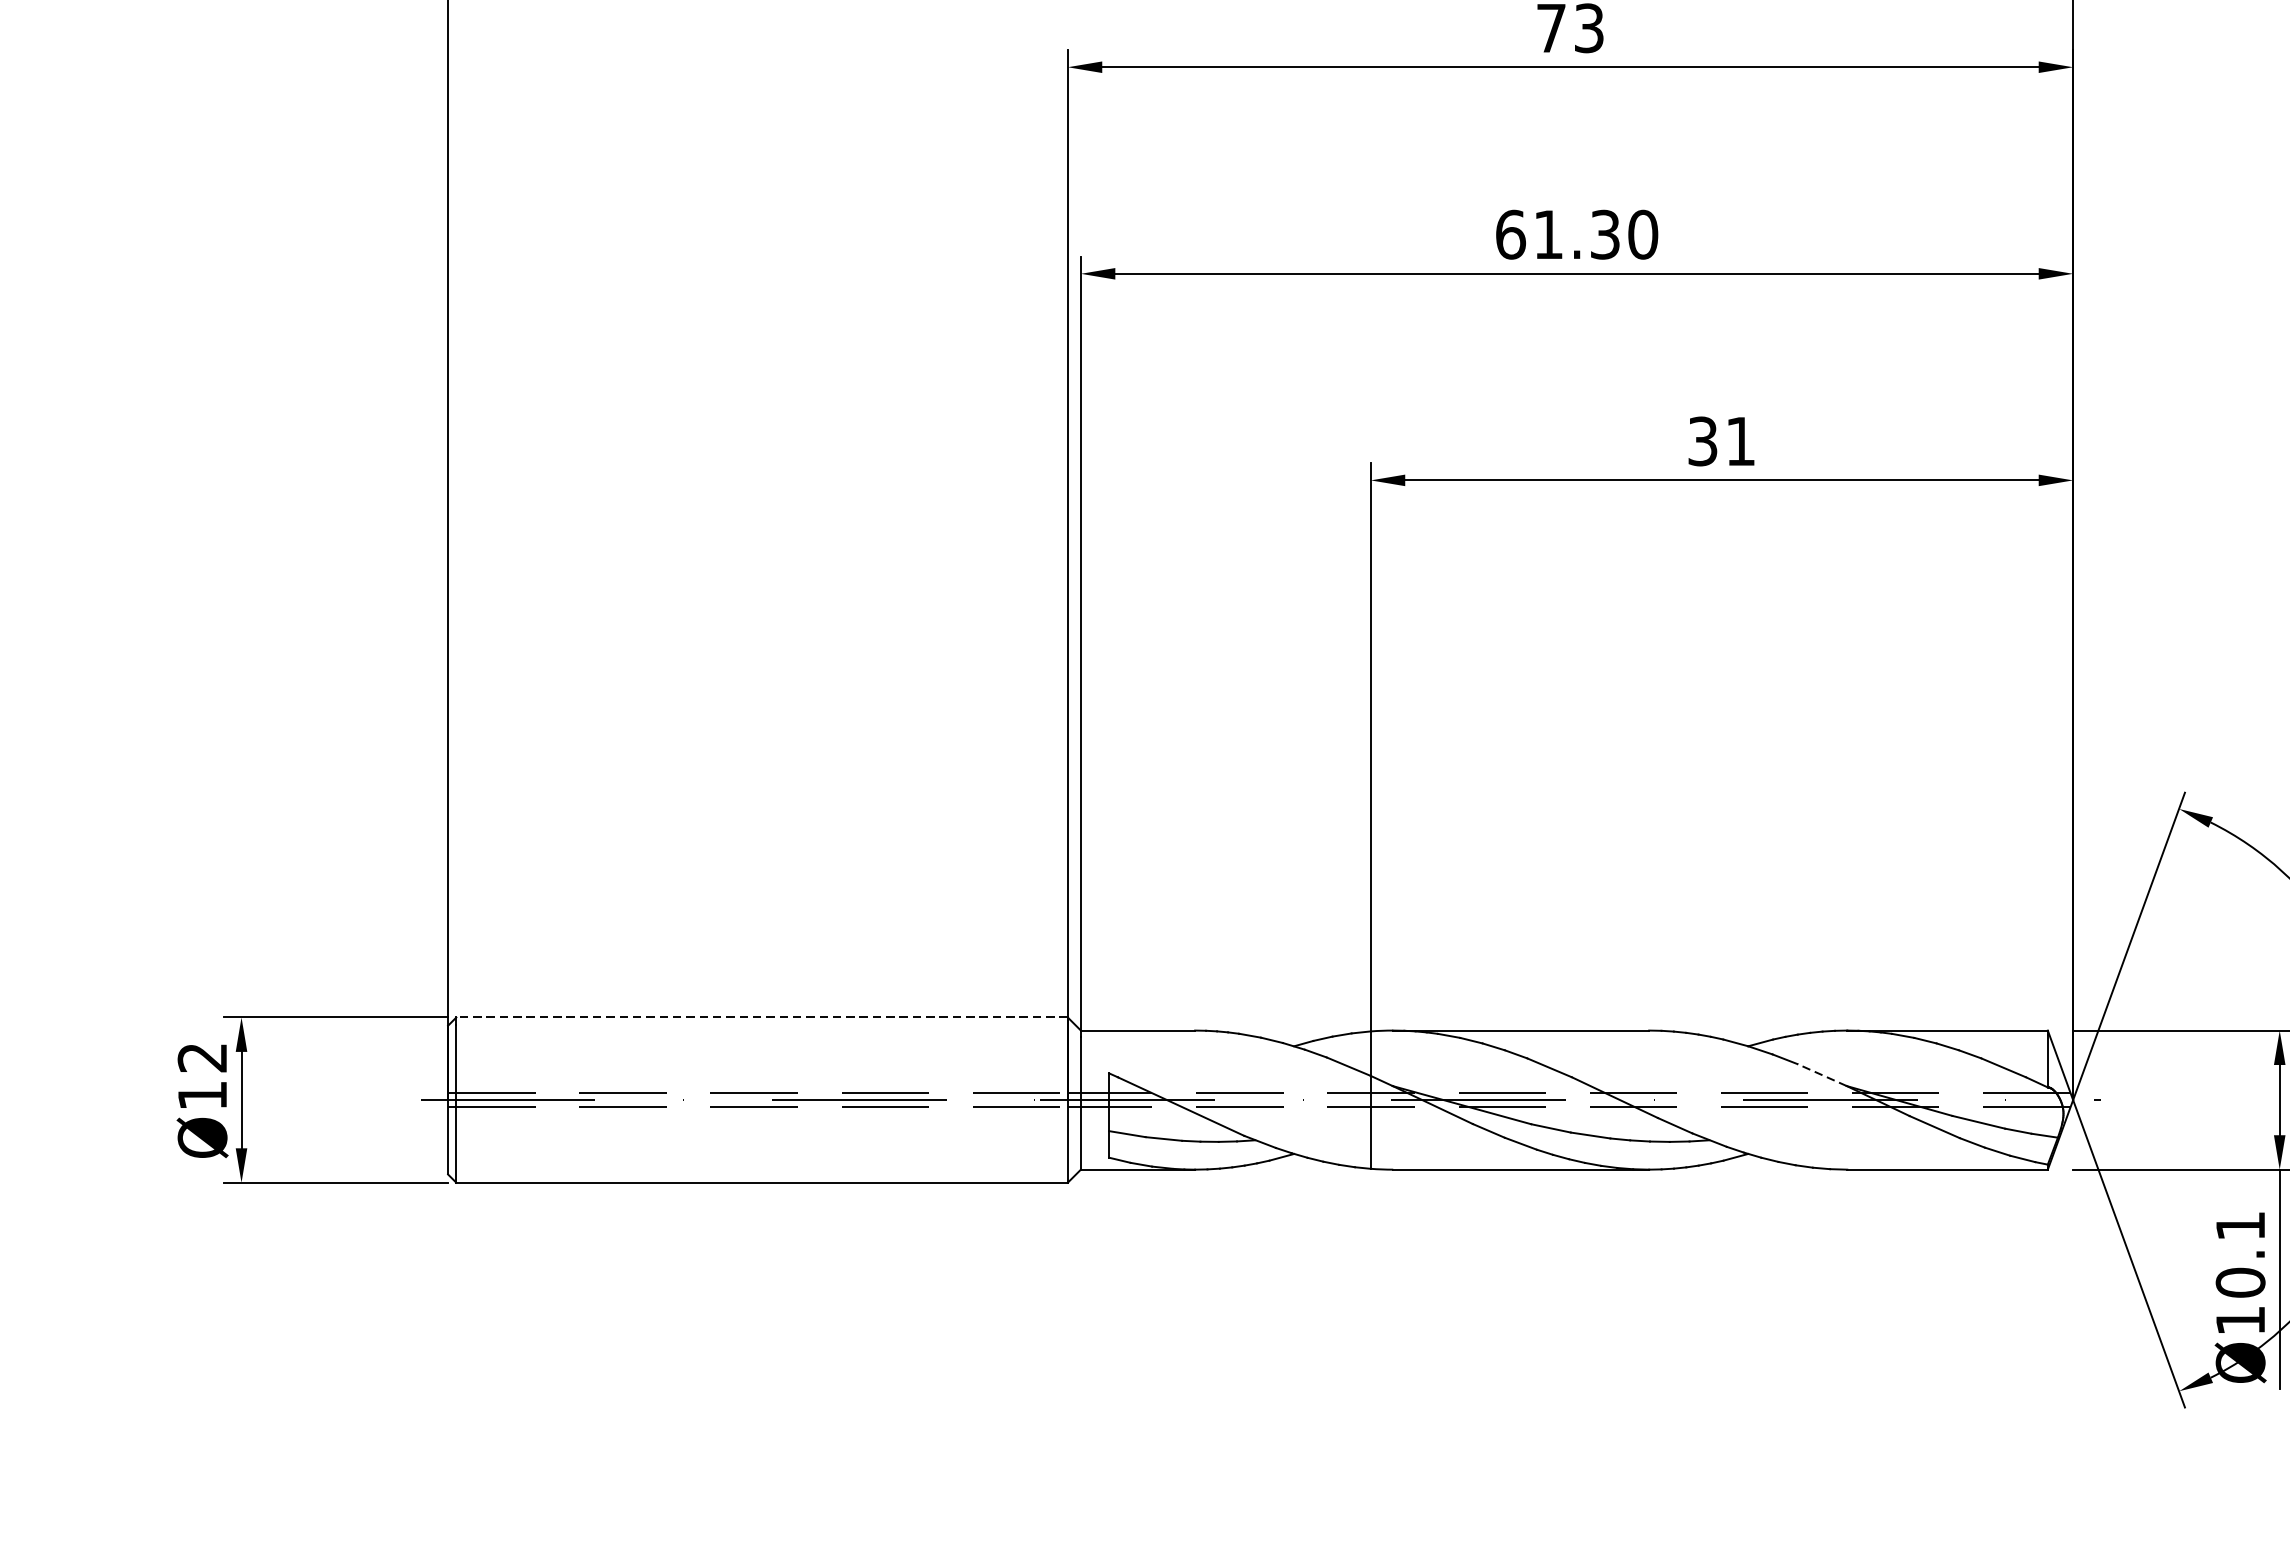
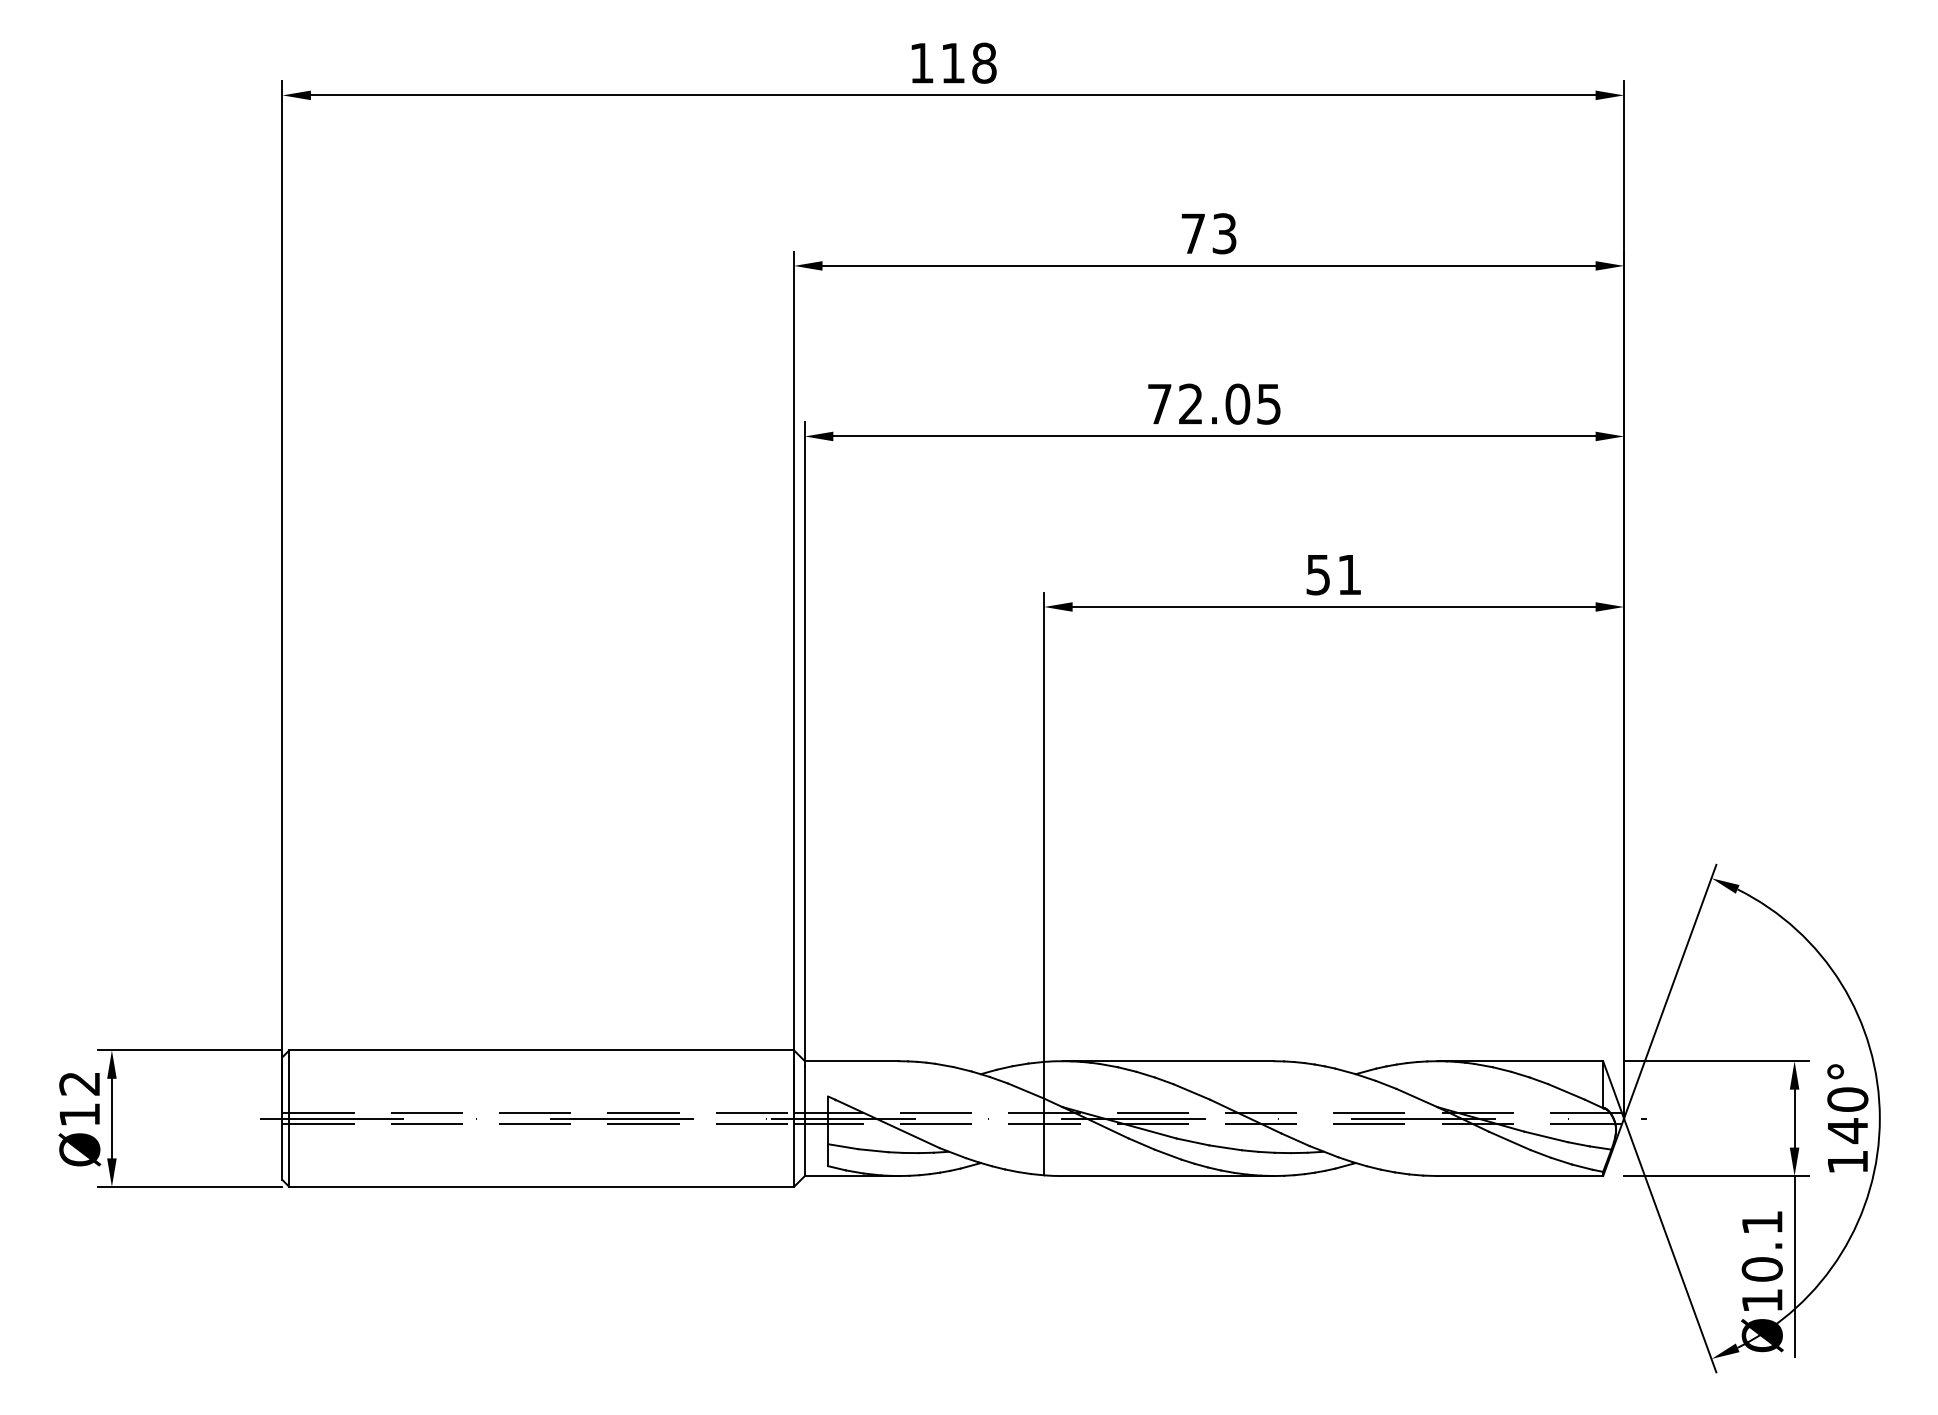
text: (1577, 233) -> (1214, 403), 61.30 -> 72.05
text: (1703, 441) -> (1318, 574), 31 -> 51
line: (761, 1017) -> (541, 1050), dashed -> solid
line: (1821, 1074) -> (1416, 1097), dashed -> solid

